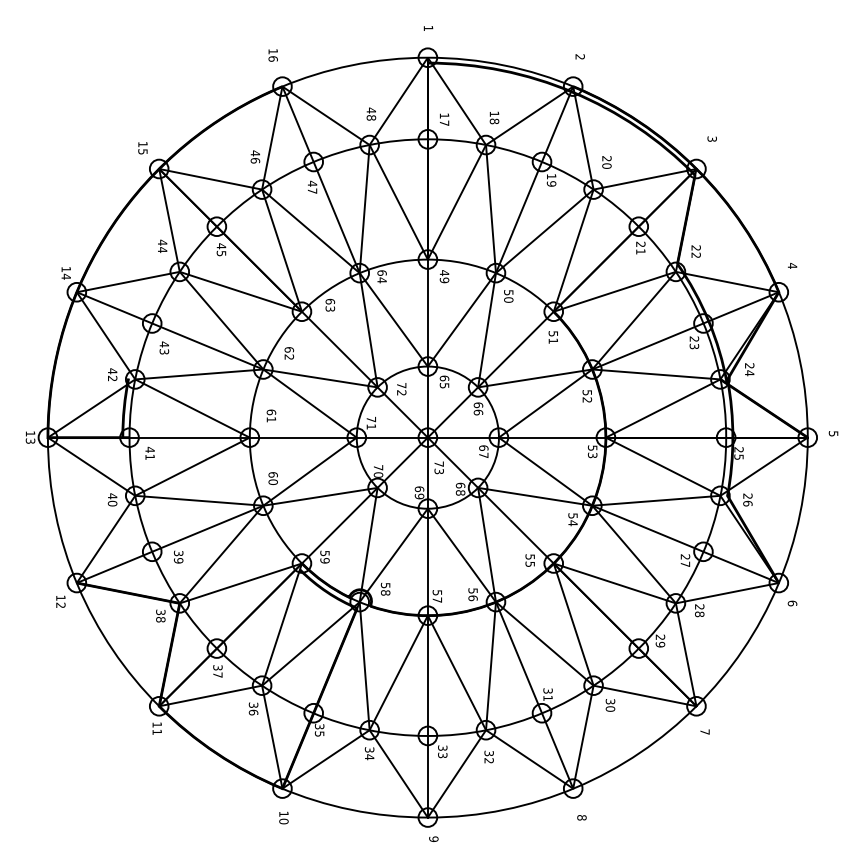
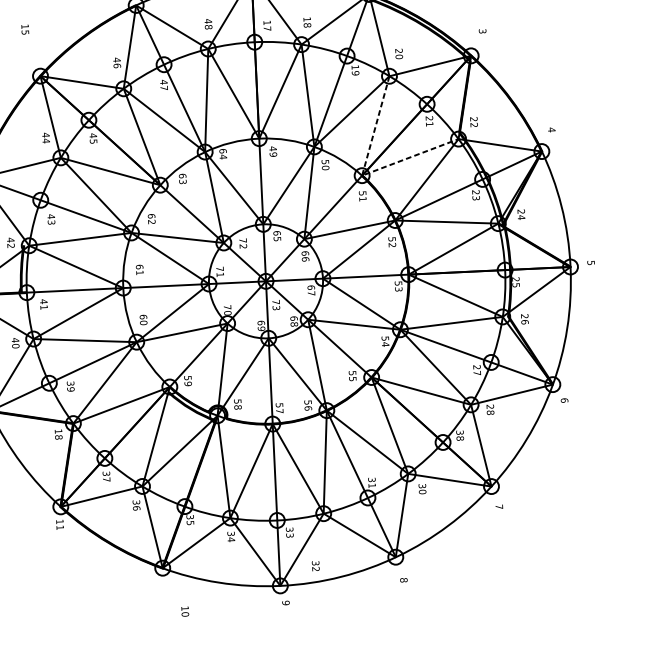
text: (142, 148) -> (24, 29), moved
line: (553, 311) -> (361, 175), solid -> dashed
text: (160, 612) -> (58, 431), 38 -> 18
text: (659, 640) -> (459, 435), 29 -> 38
text: (488, 756) -> (315, 565), moved
text: (283, 817) -> (184, 611), moved

